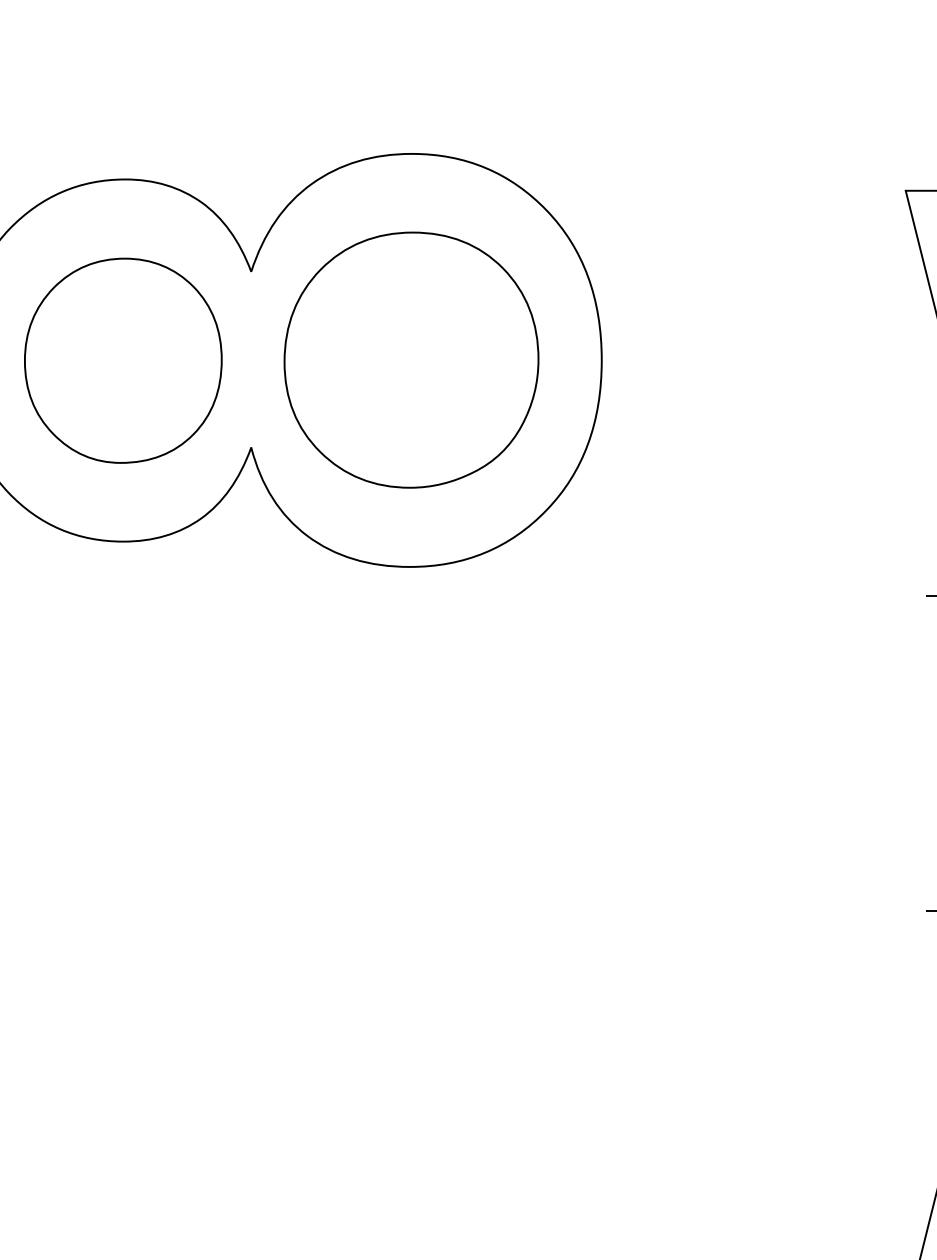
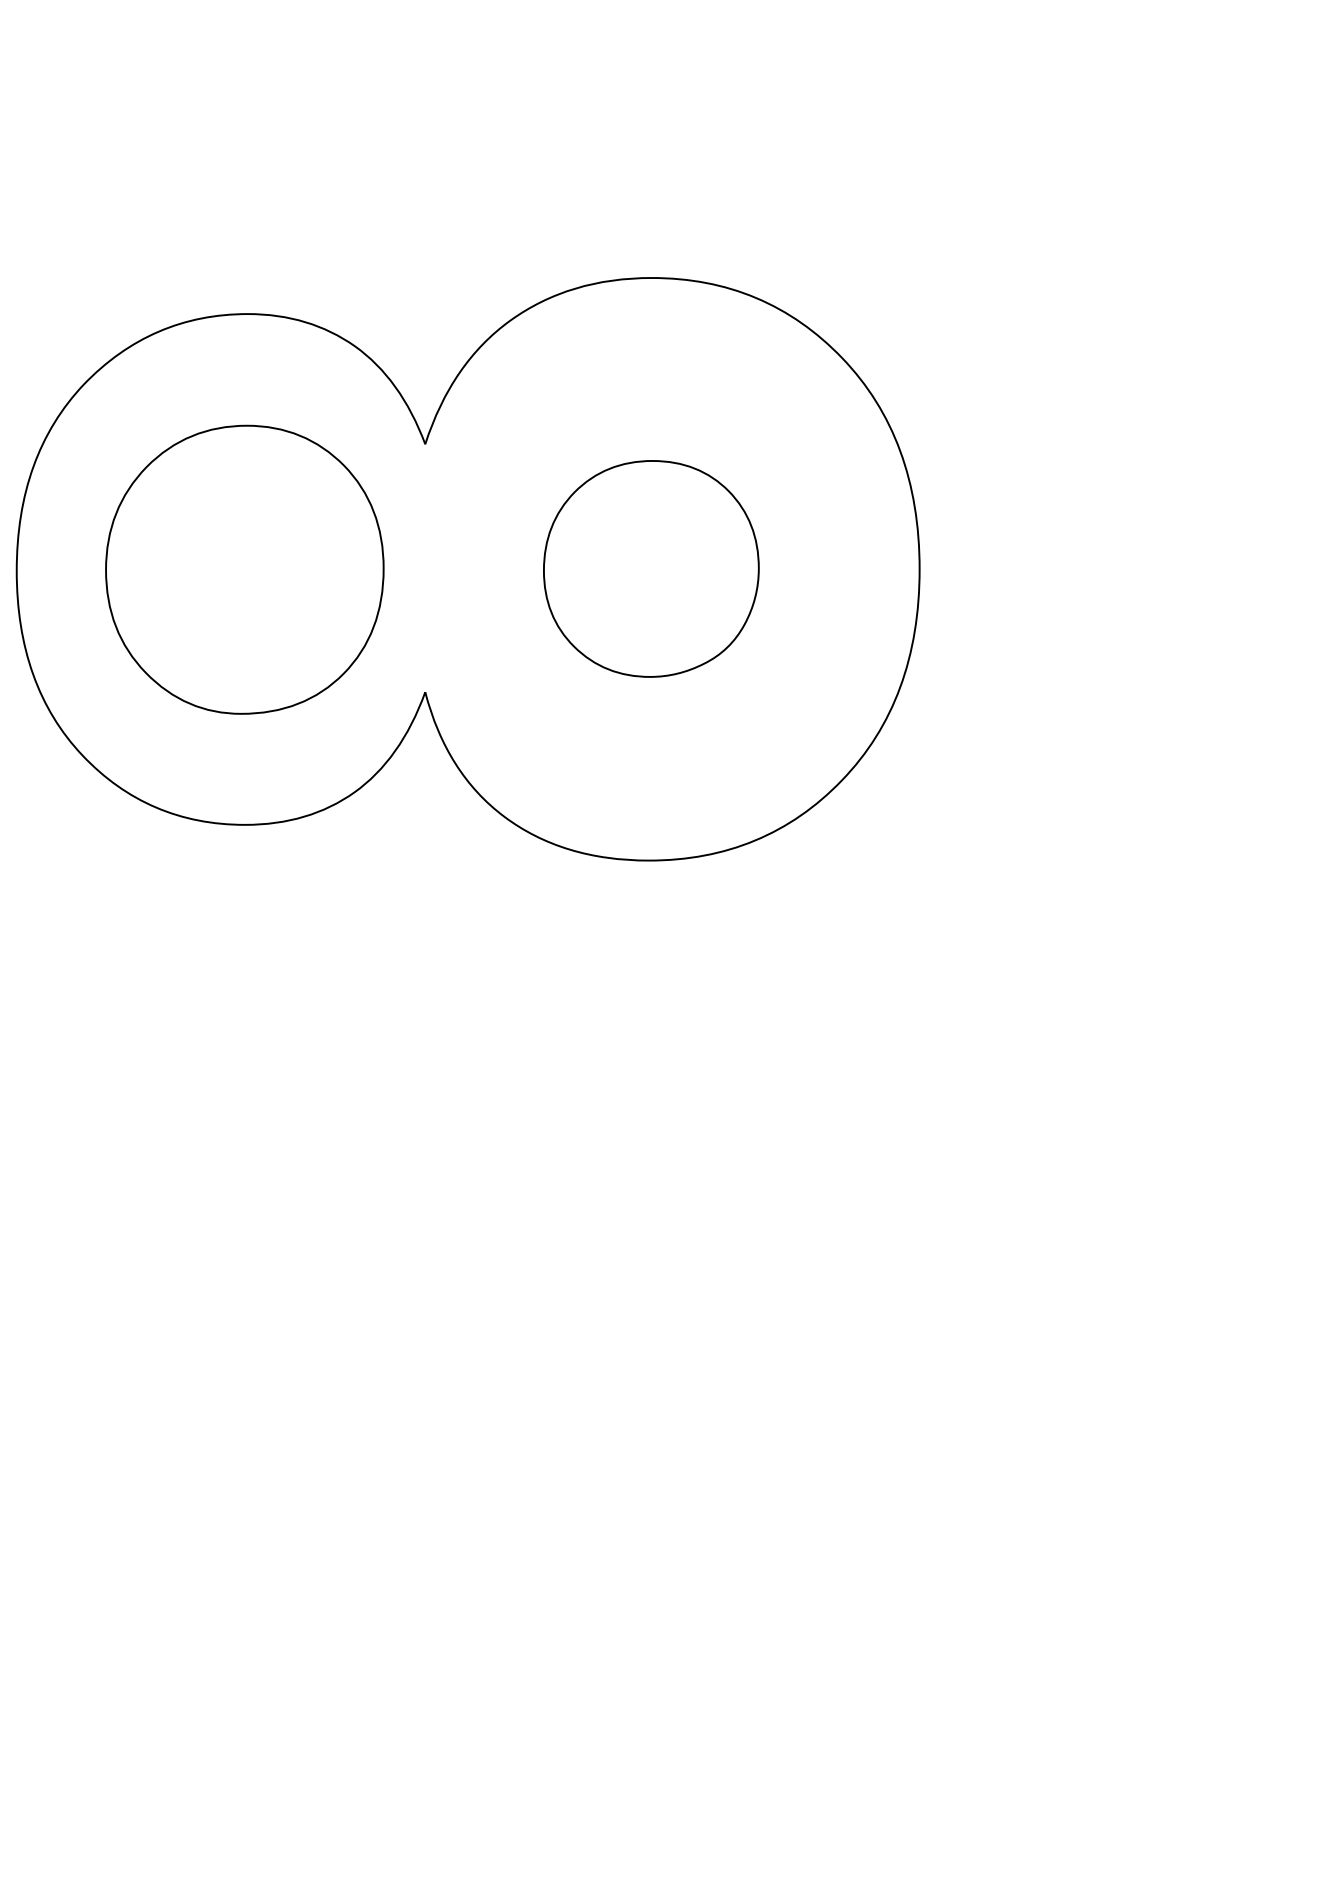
part: (411, 359) -> (651, 568), size x0.6

